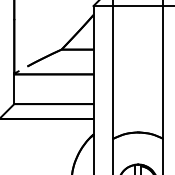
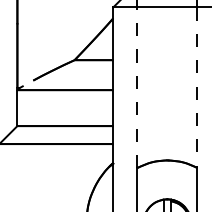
line: (113, 71) -> (137, 86), solid -> dashed
line: (162, 72) -> (196, 87), solid -> dashed

